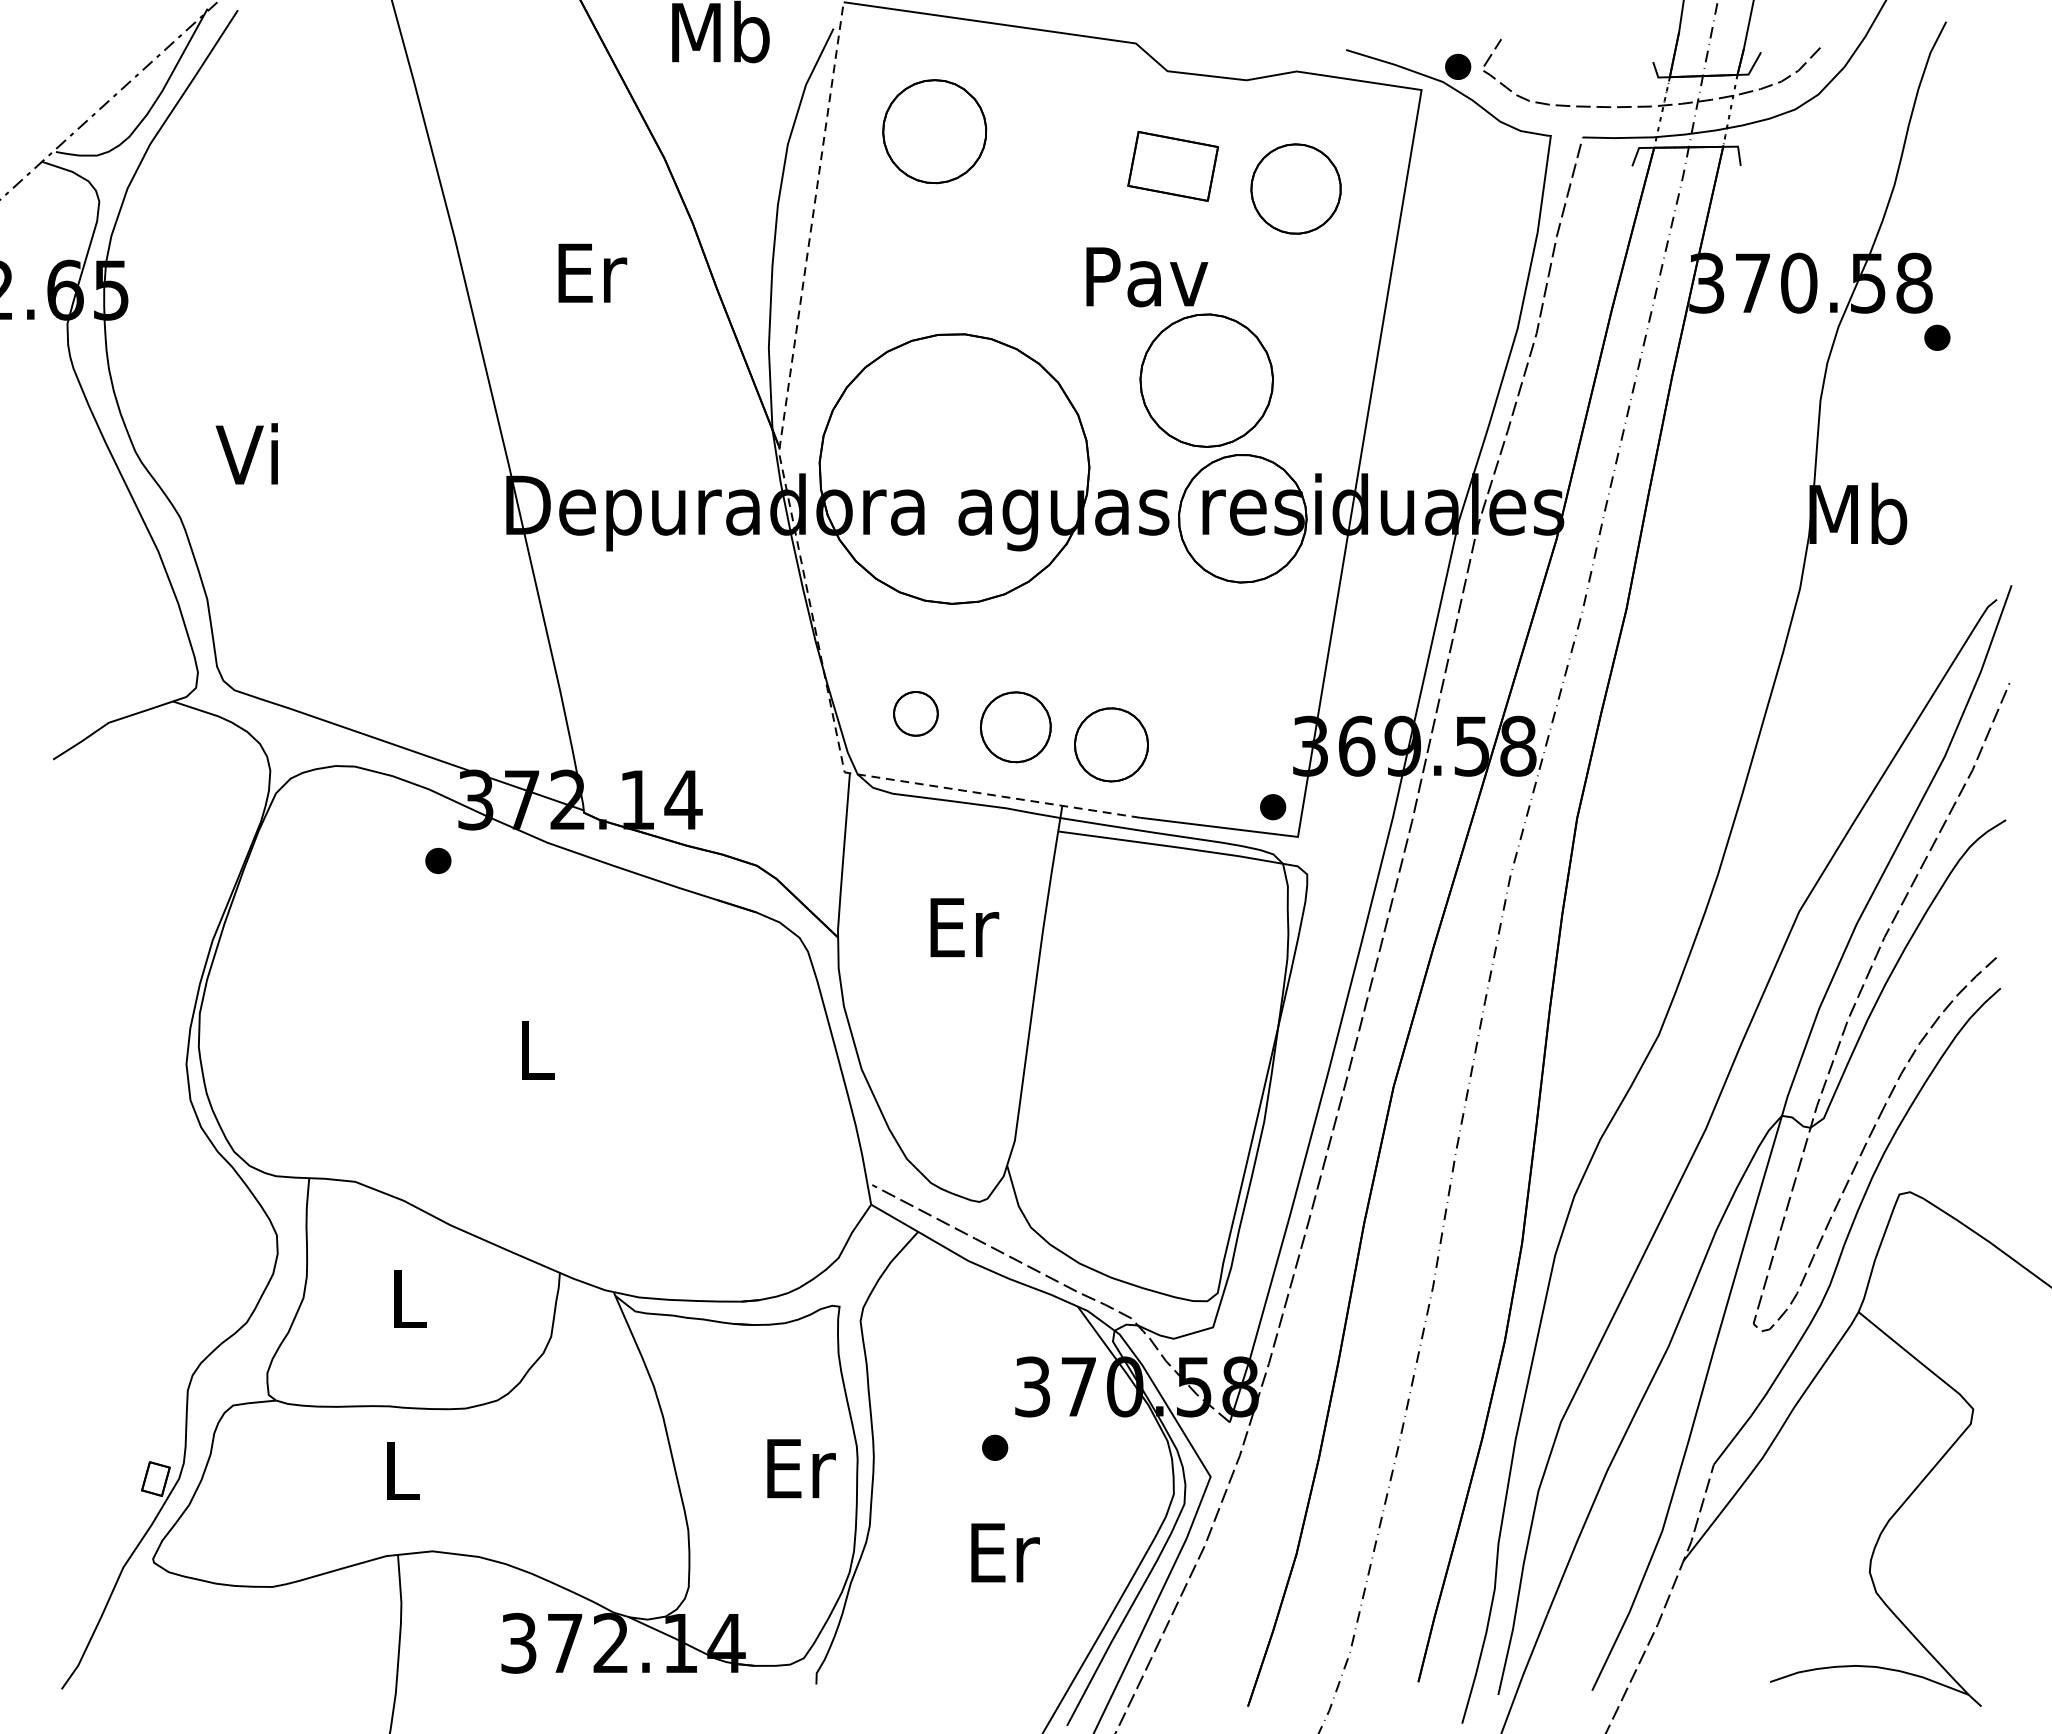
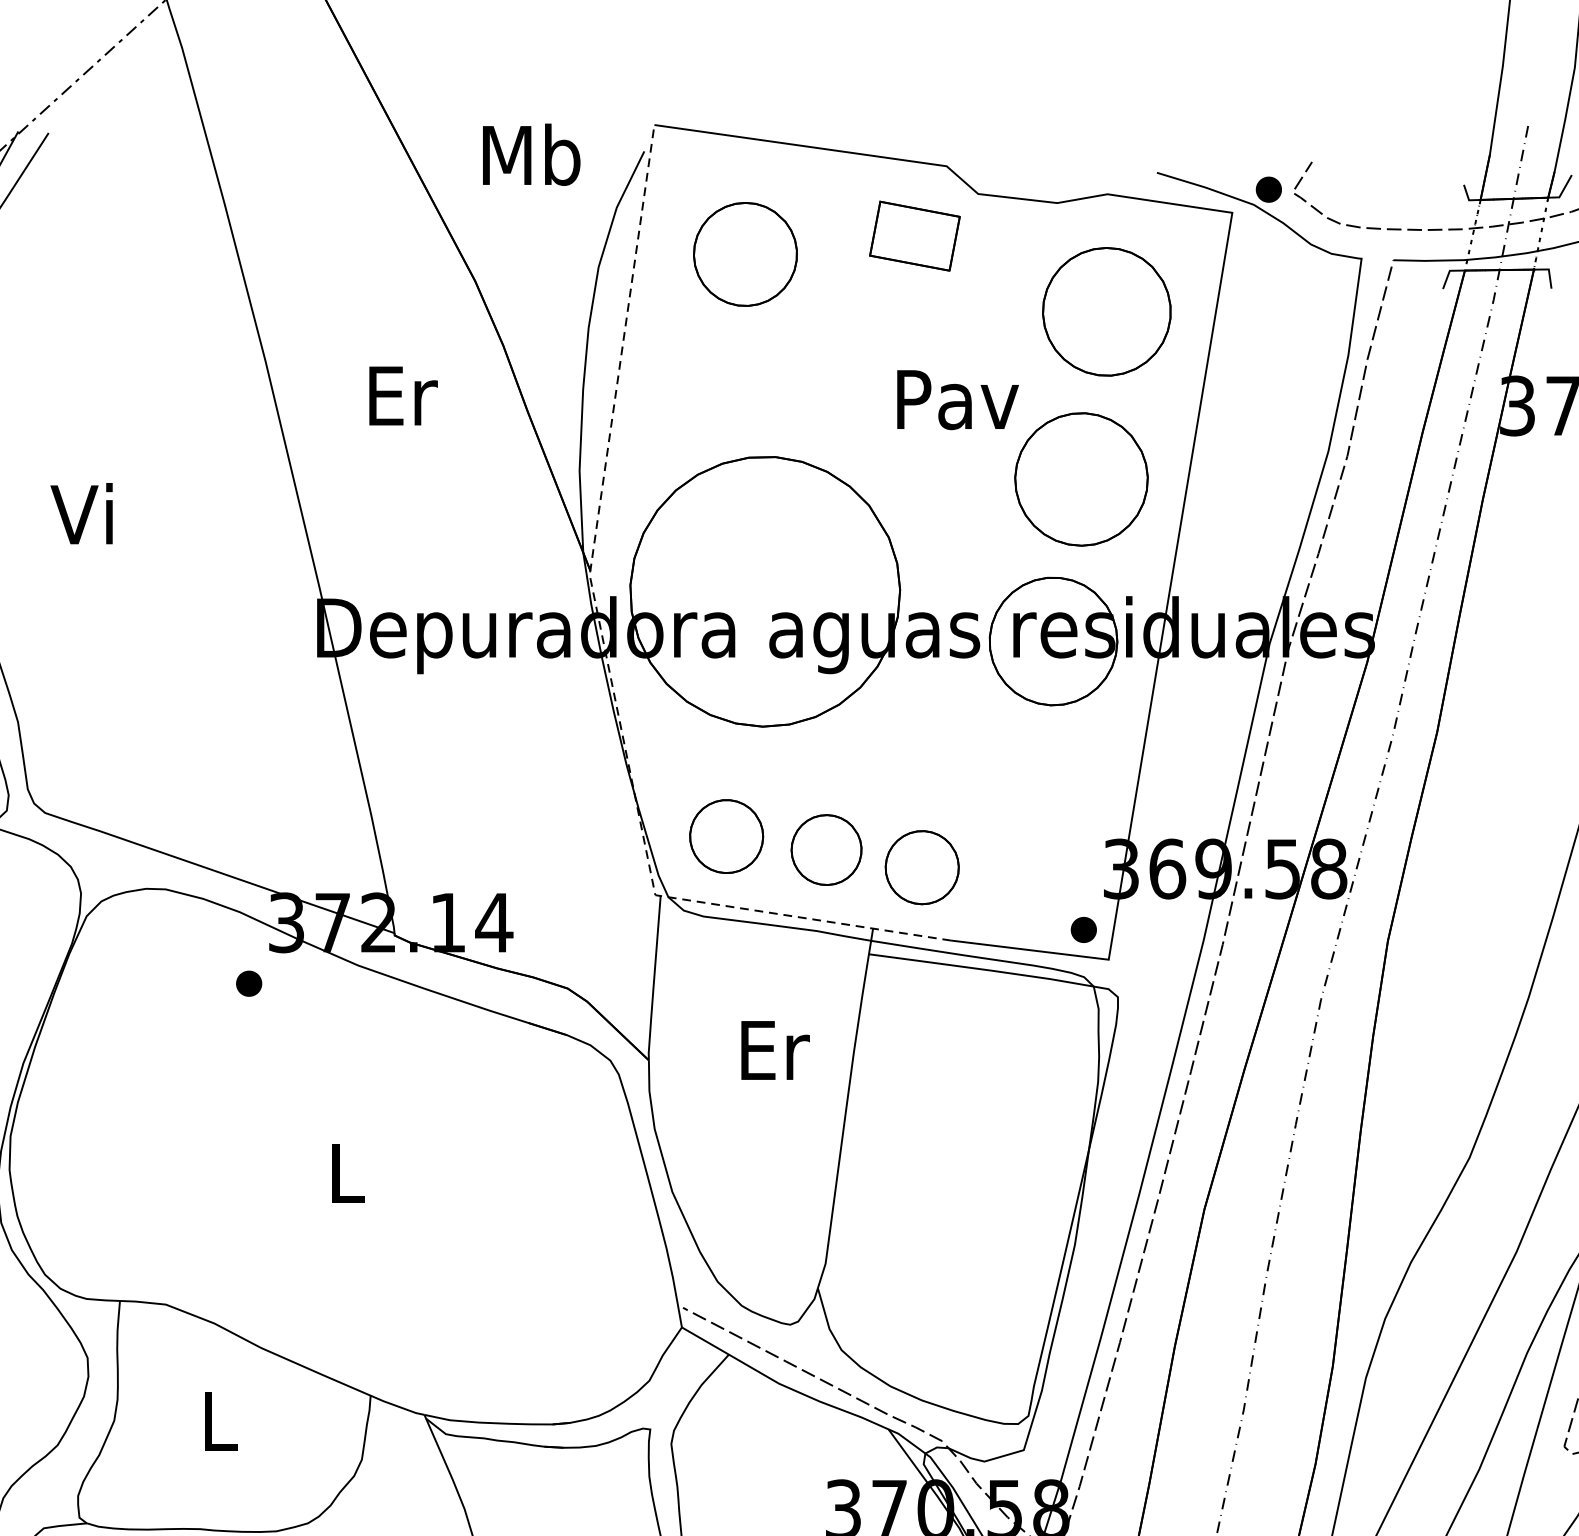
part: (1172, 166) -> (914, 236), moved
part: (1295, 188) -> (1106, 311), size x1.43
part: (1206, 380) -> (1081, 479), moved
text: (246, 453) -> (81, 513), moved
part: (915, 713) -> (726, 836), size x1.67

